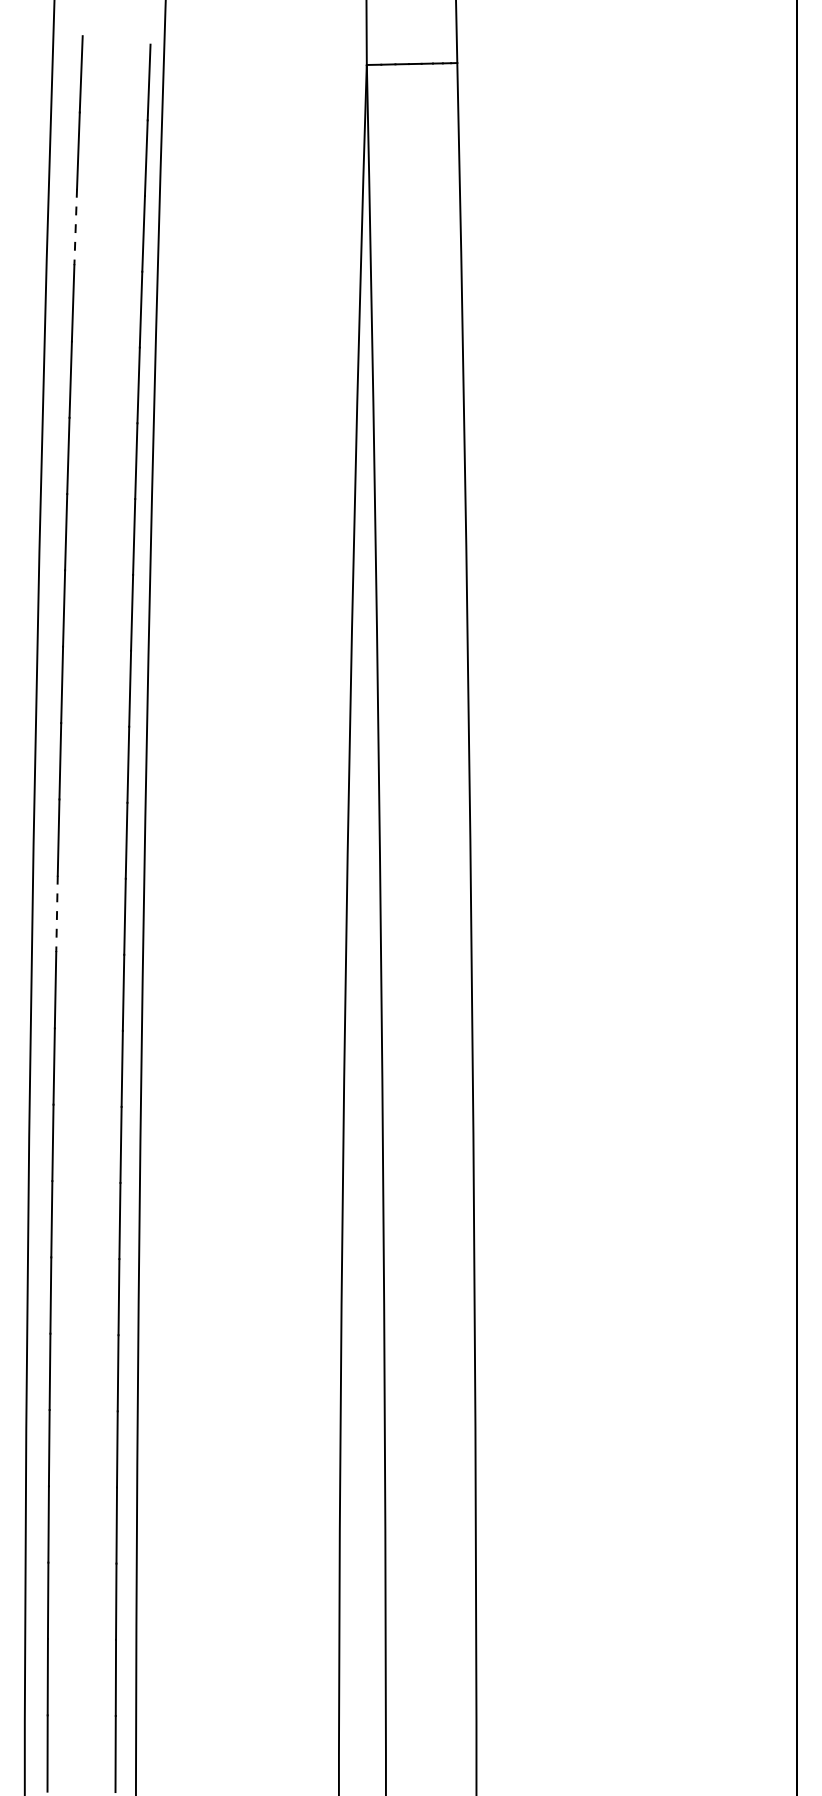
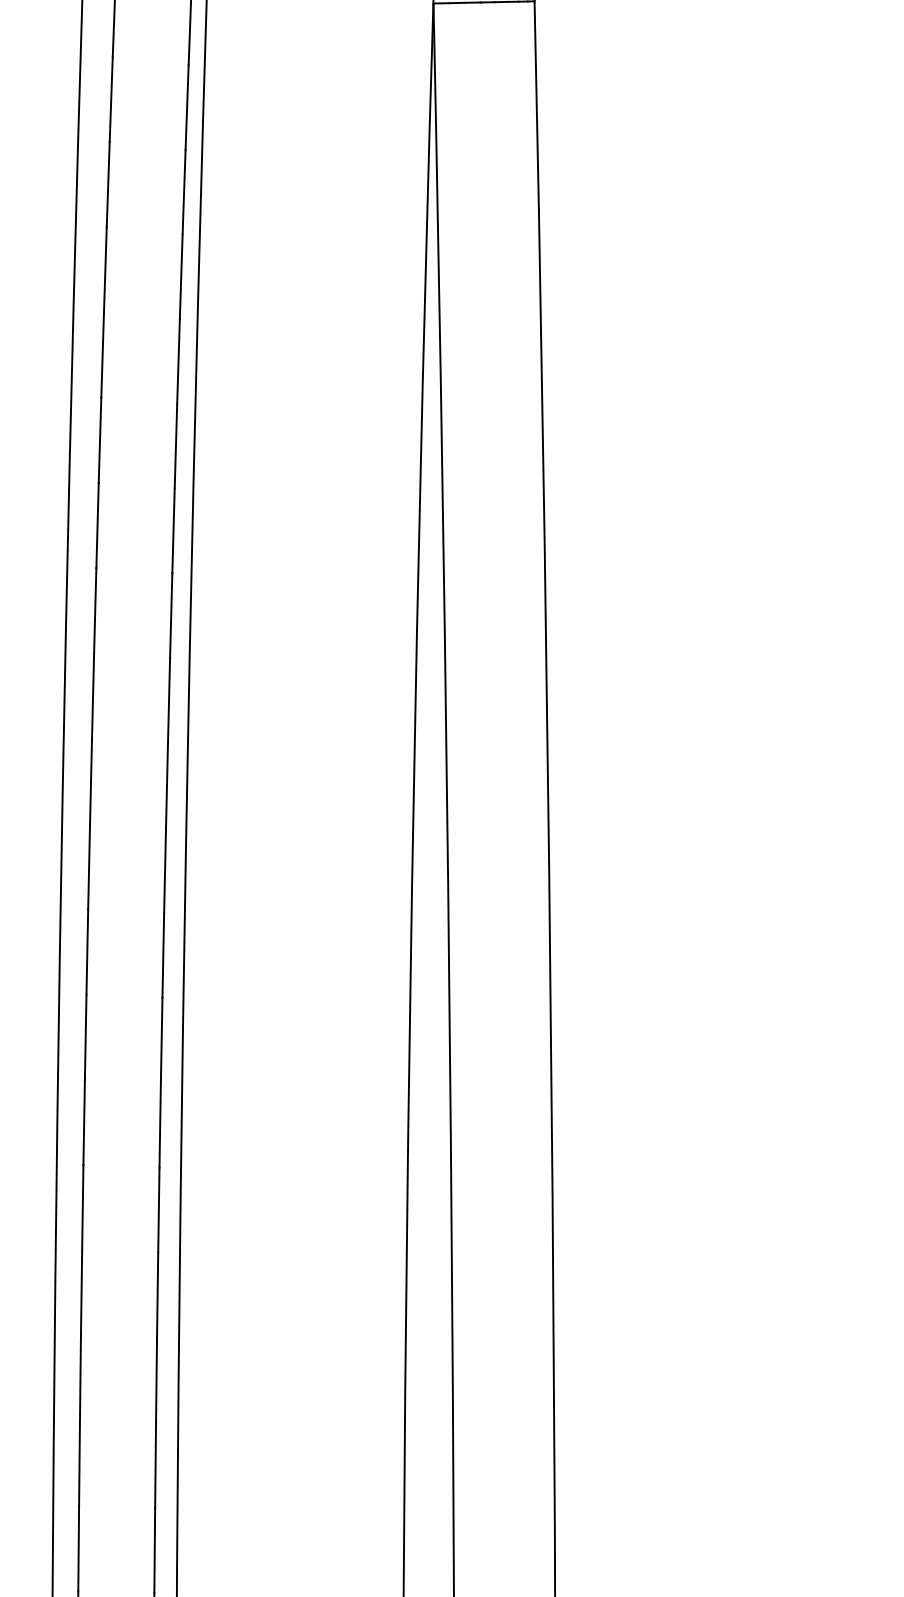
line: (75, 227) -> (107, 185), dashed -> solid
line: (57, 914) -> (87, 952), dashed -> solid

